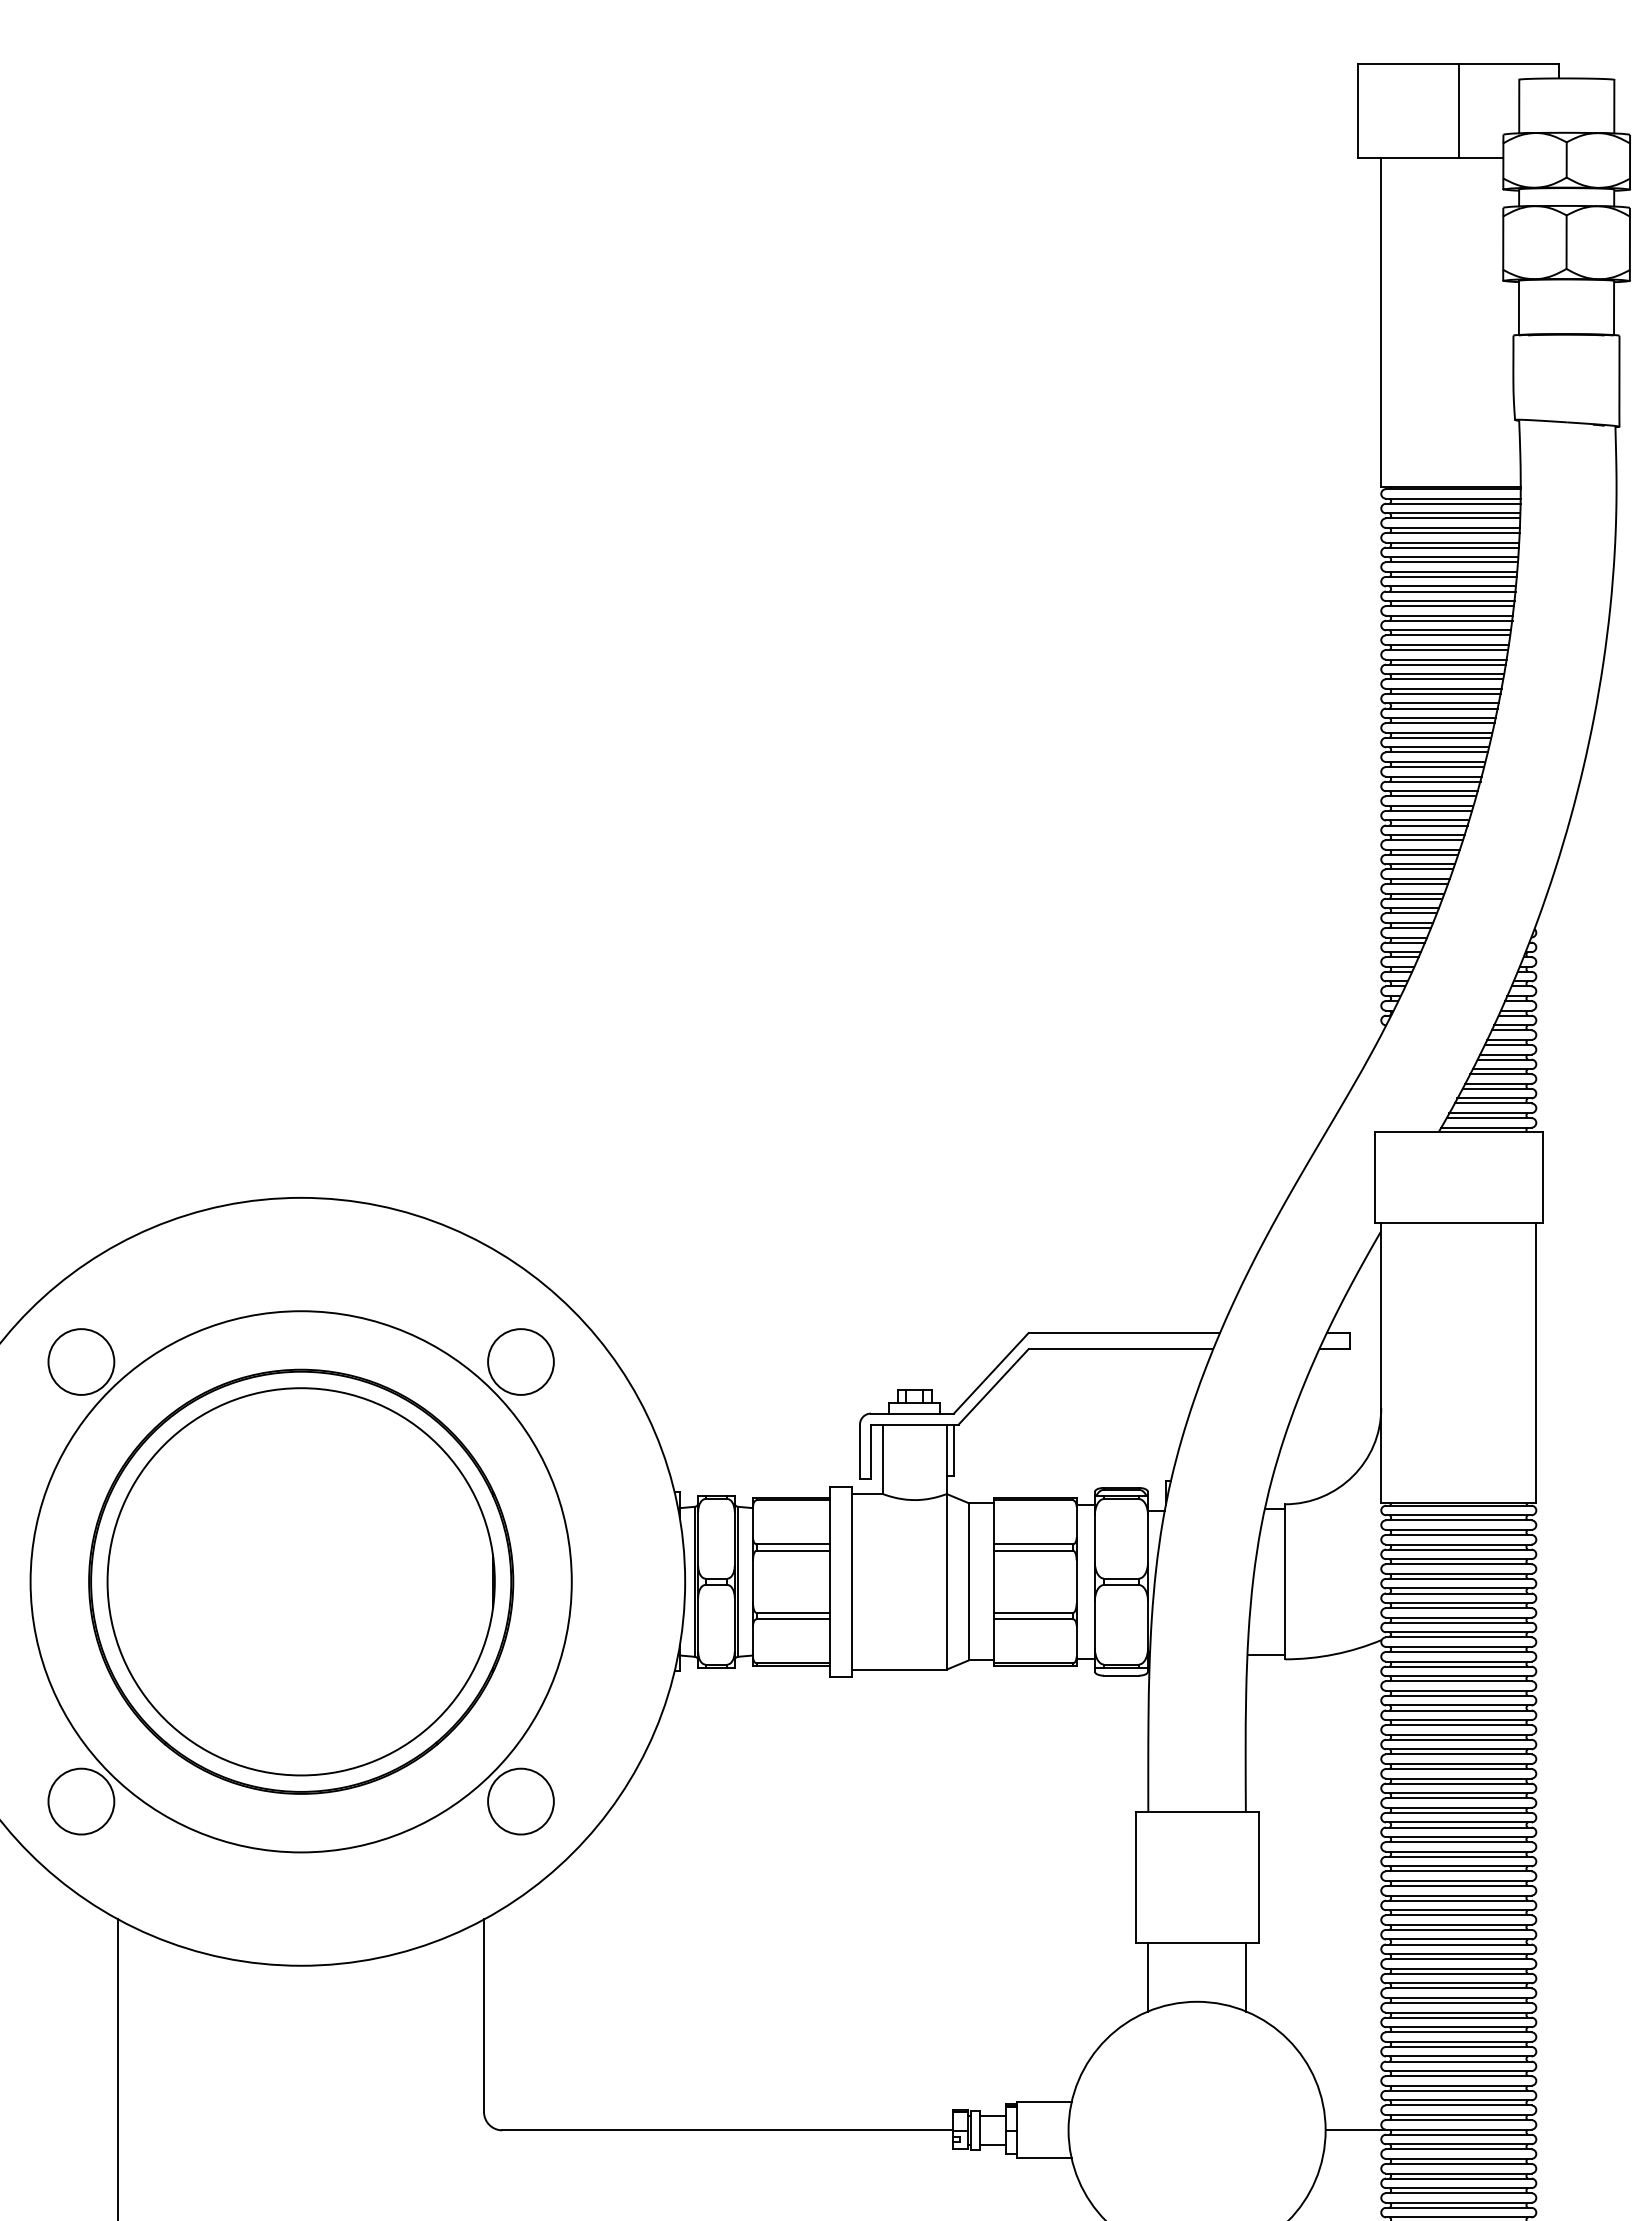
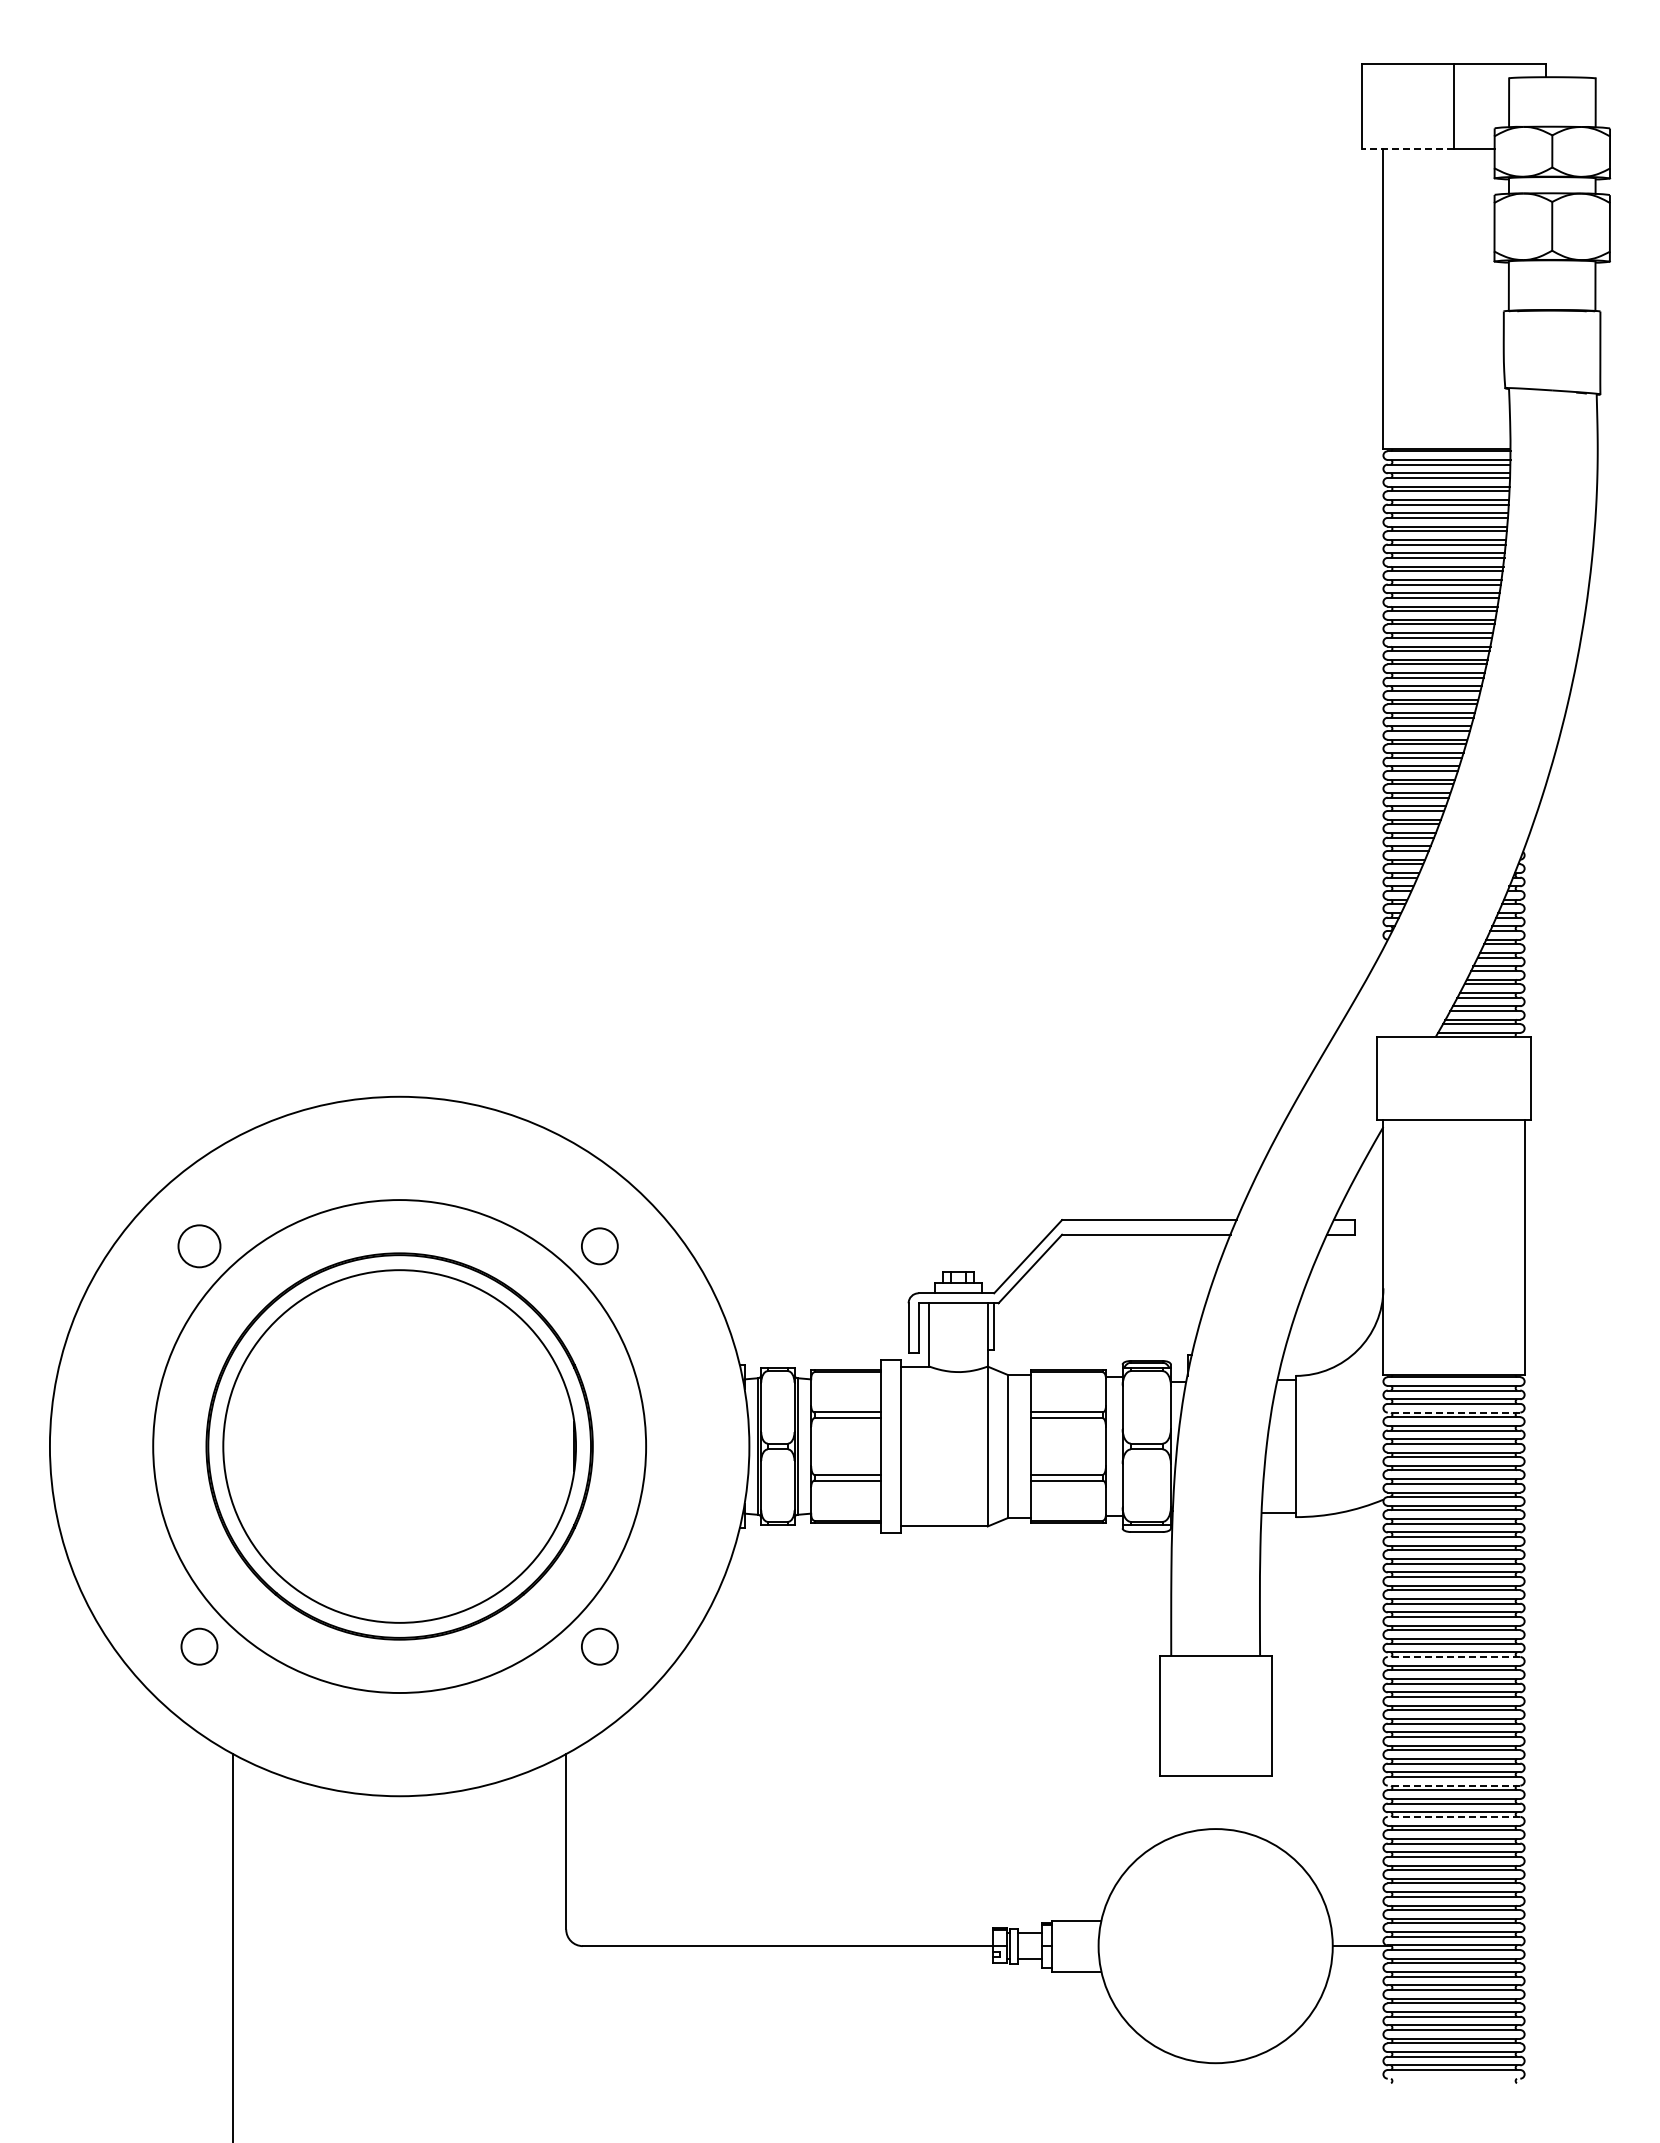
line: (1408, 157) -> (1408, 149), solid -> dashed
circle: (81, 1362) -> (199, 1246), size x0.7
circle: (520, 1362) -> (599, 1246), size x0.6
line: (1458, 1544) -> (1453, 1412), solid -> dashed
circle: (81, 1801) -> (199, 1646), size x0.6
circle: (520, 1801) -> (599, 1646), size x0.6
line: (1458, 1813) -> (1453, 1657), solid -> dashed
line: (1458, 1953) -> (1453, 1785), solid -> dashed
line: (1147, 1977) -> (1170, 1806), removed
line: (1246, 1977) -> (1260, 1806), removed
line: (1458, 1988) -> (1453, 1816), solid -> dashed

